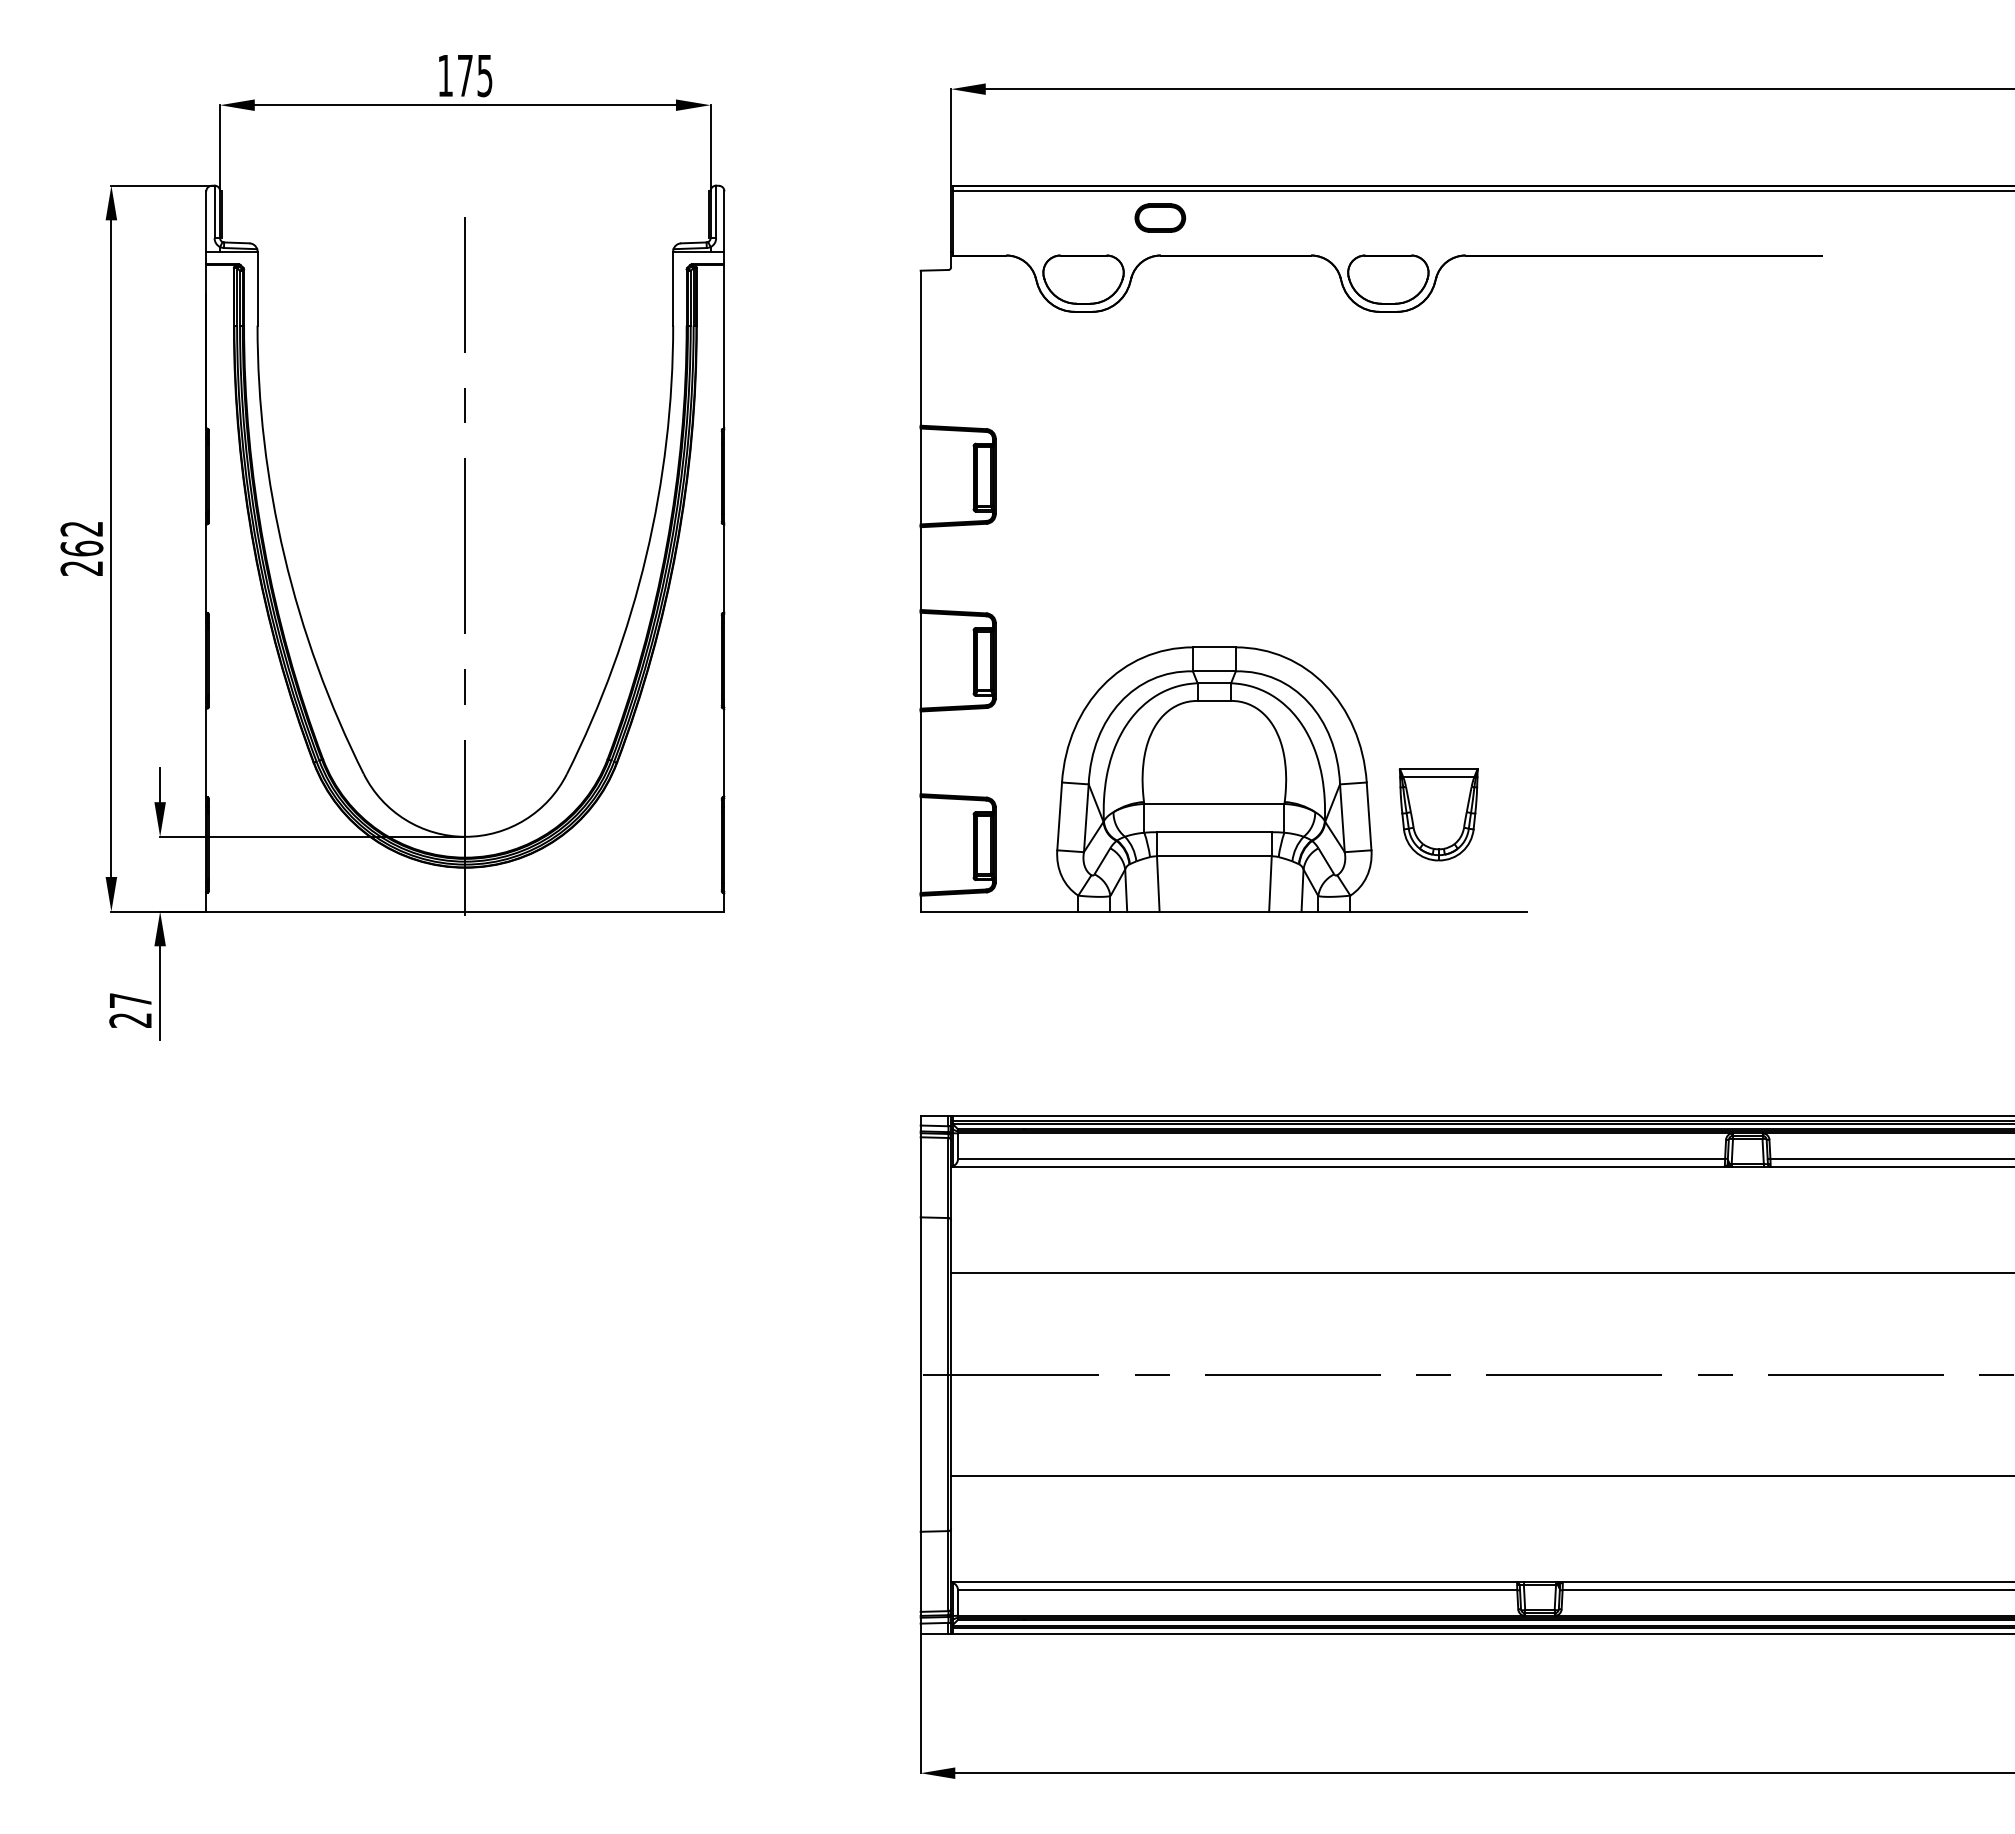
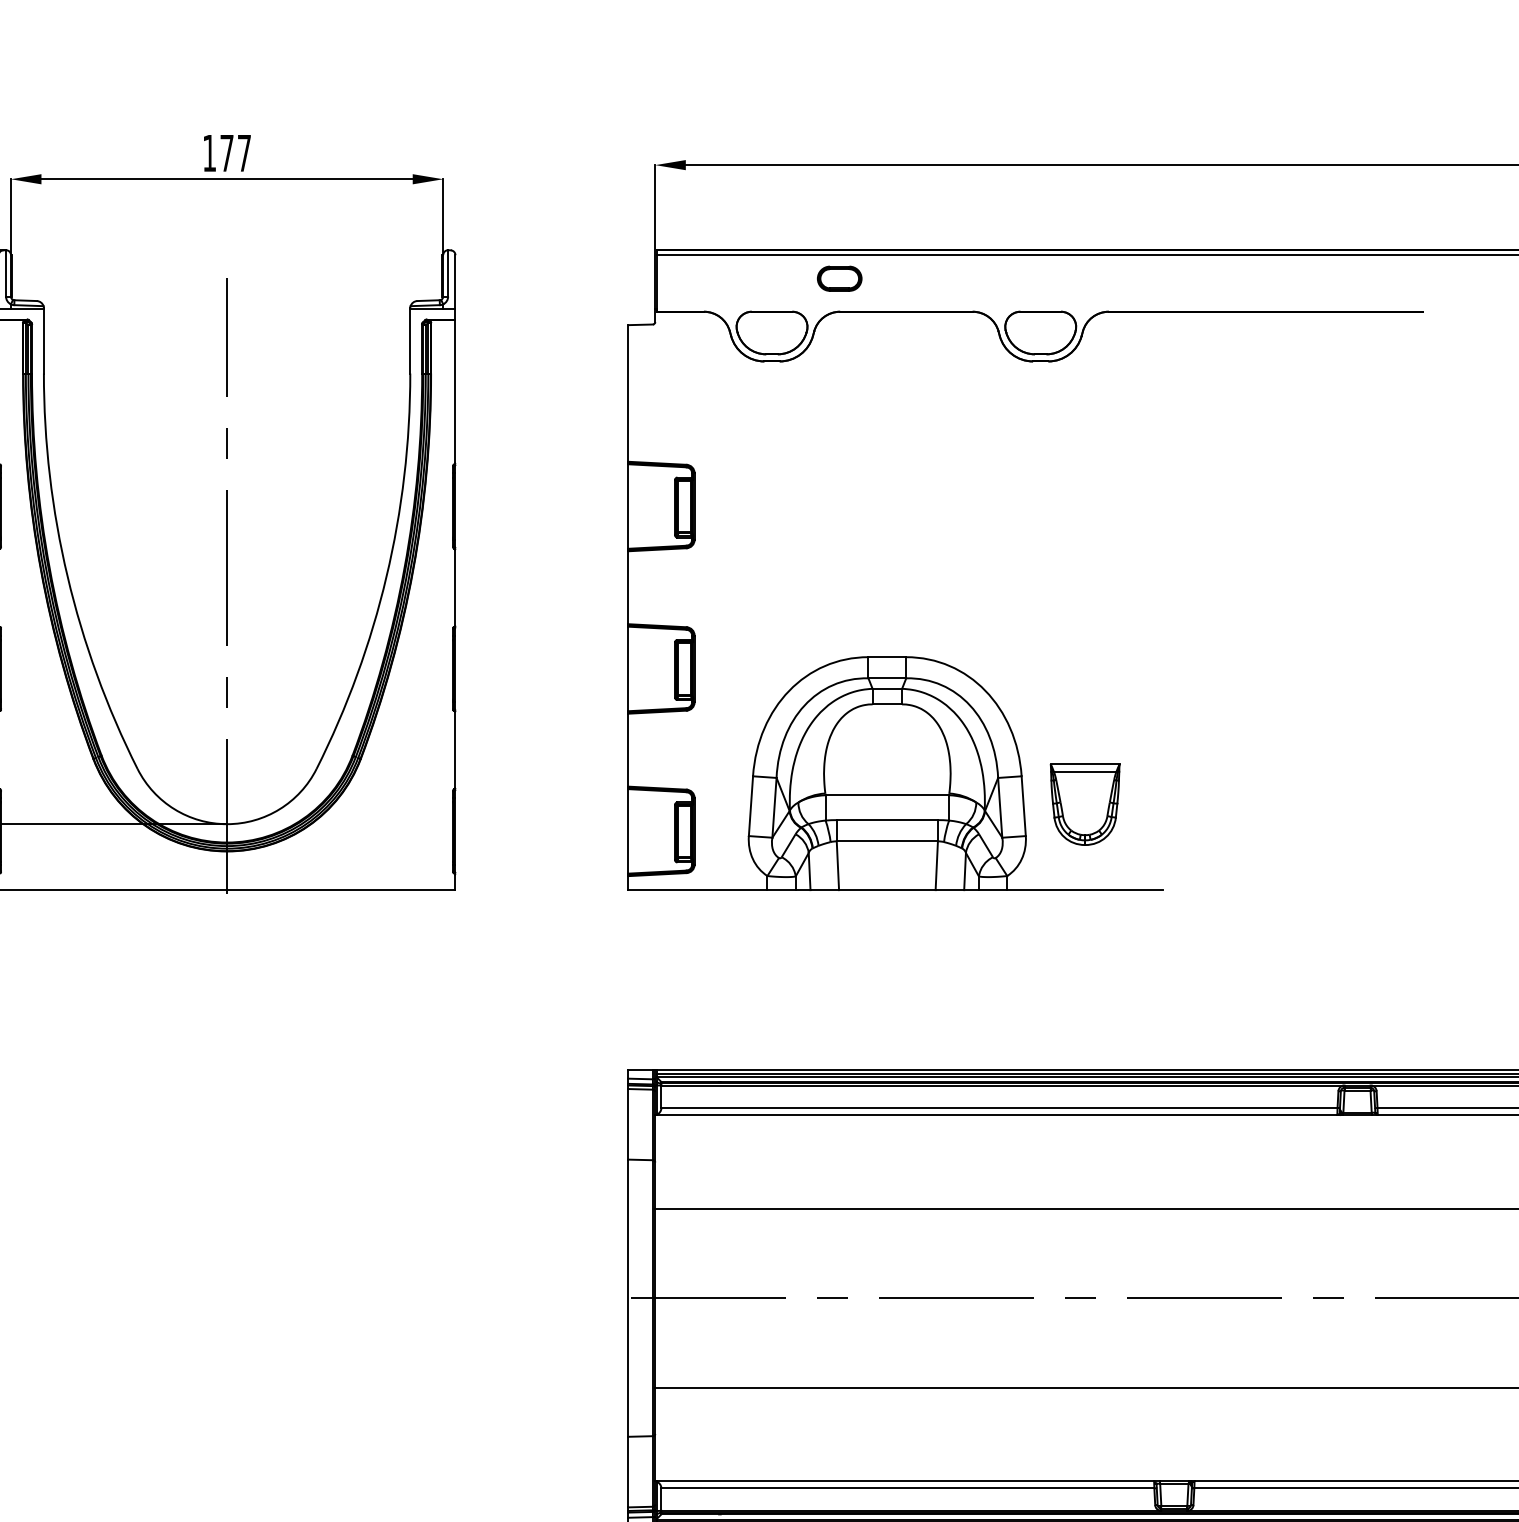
text: (484, 76) -> (243, 153), 175 -> 177

